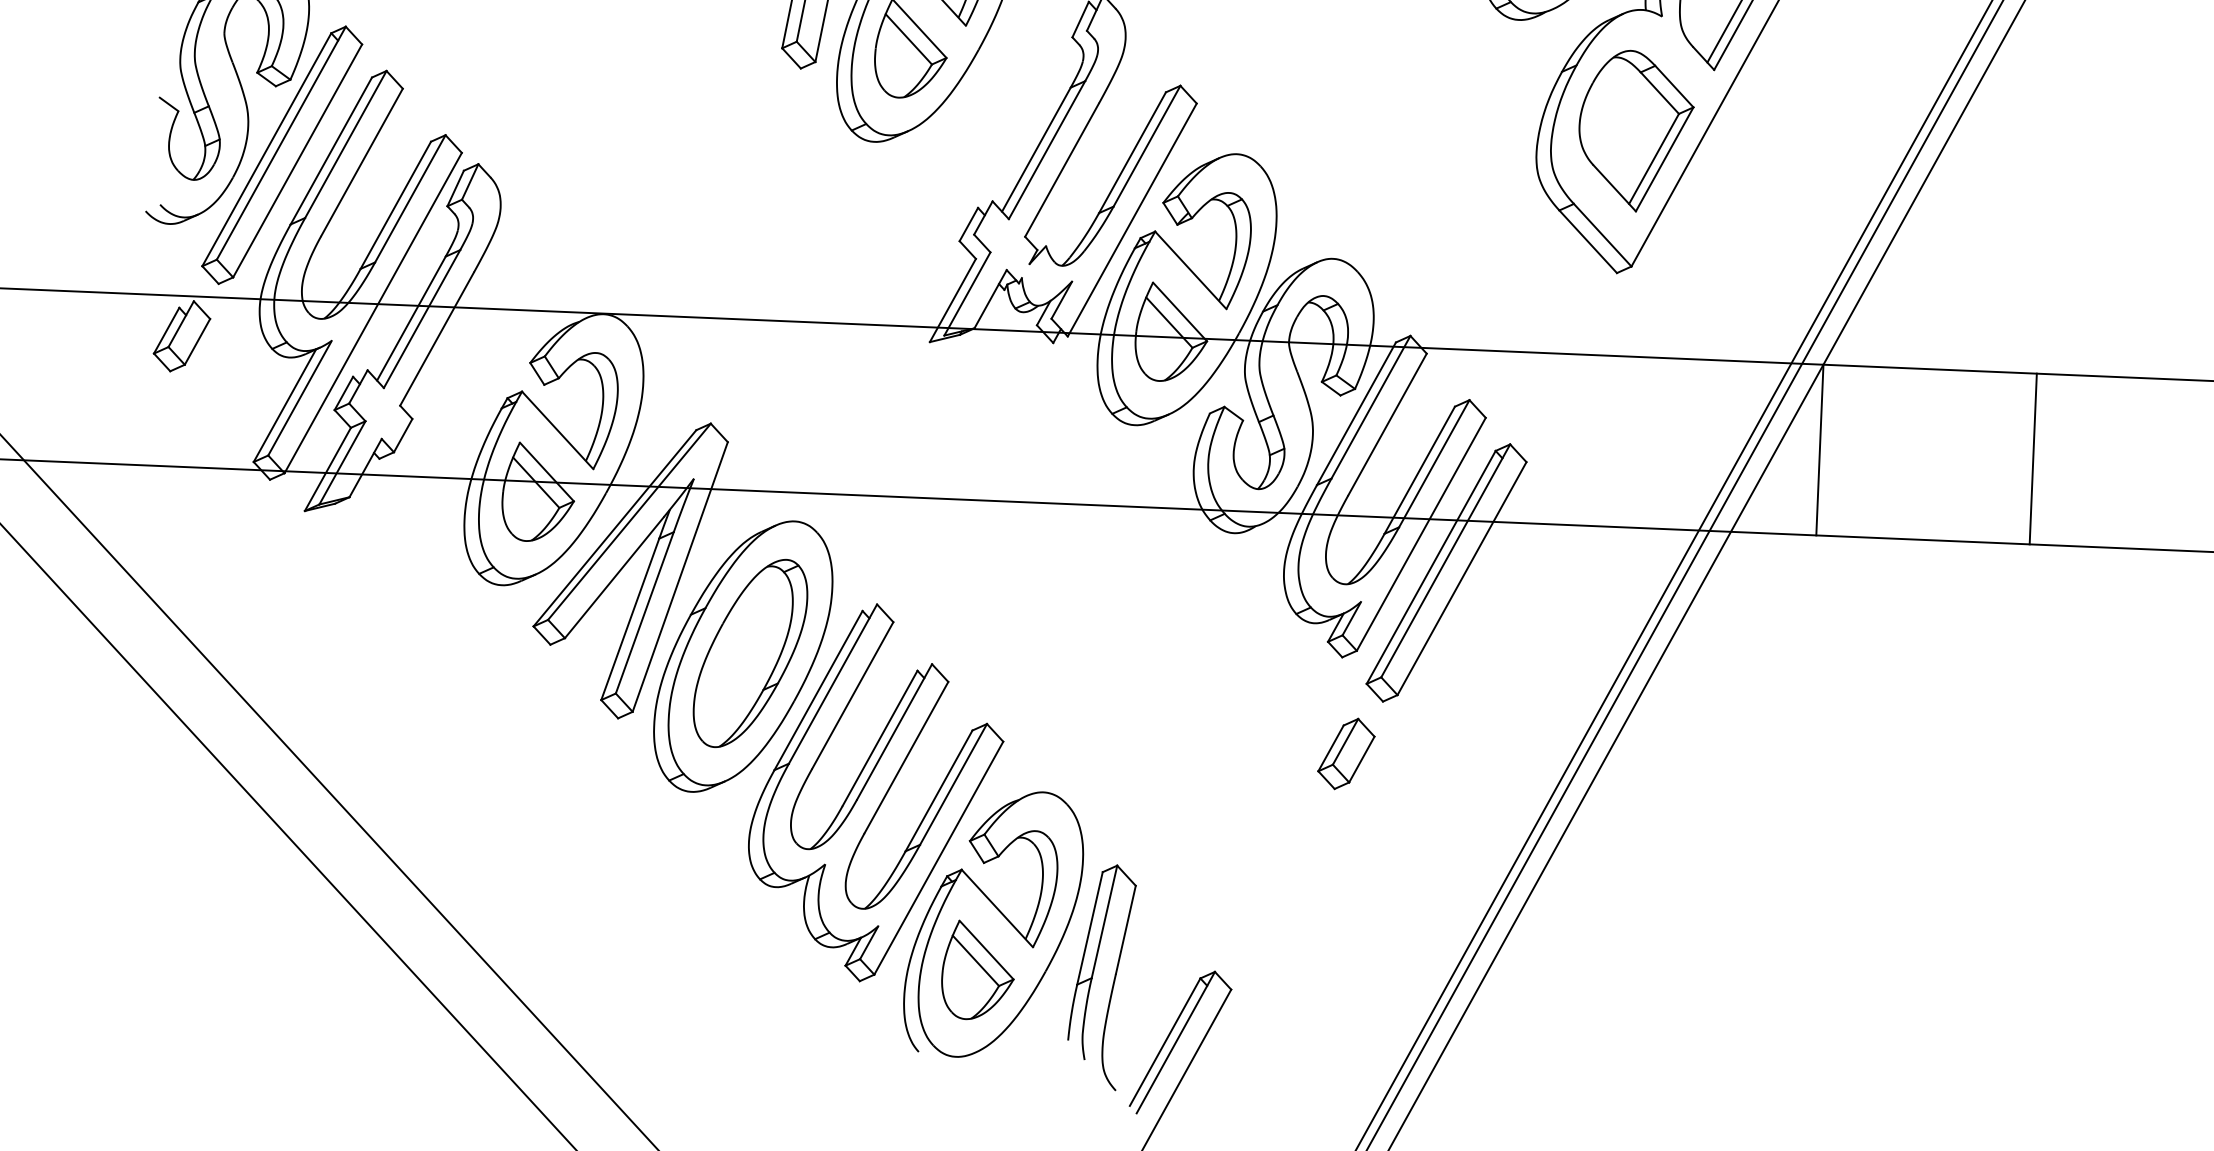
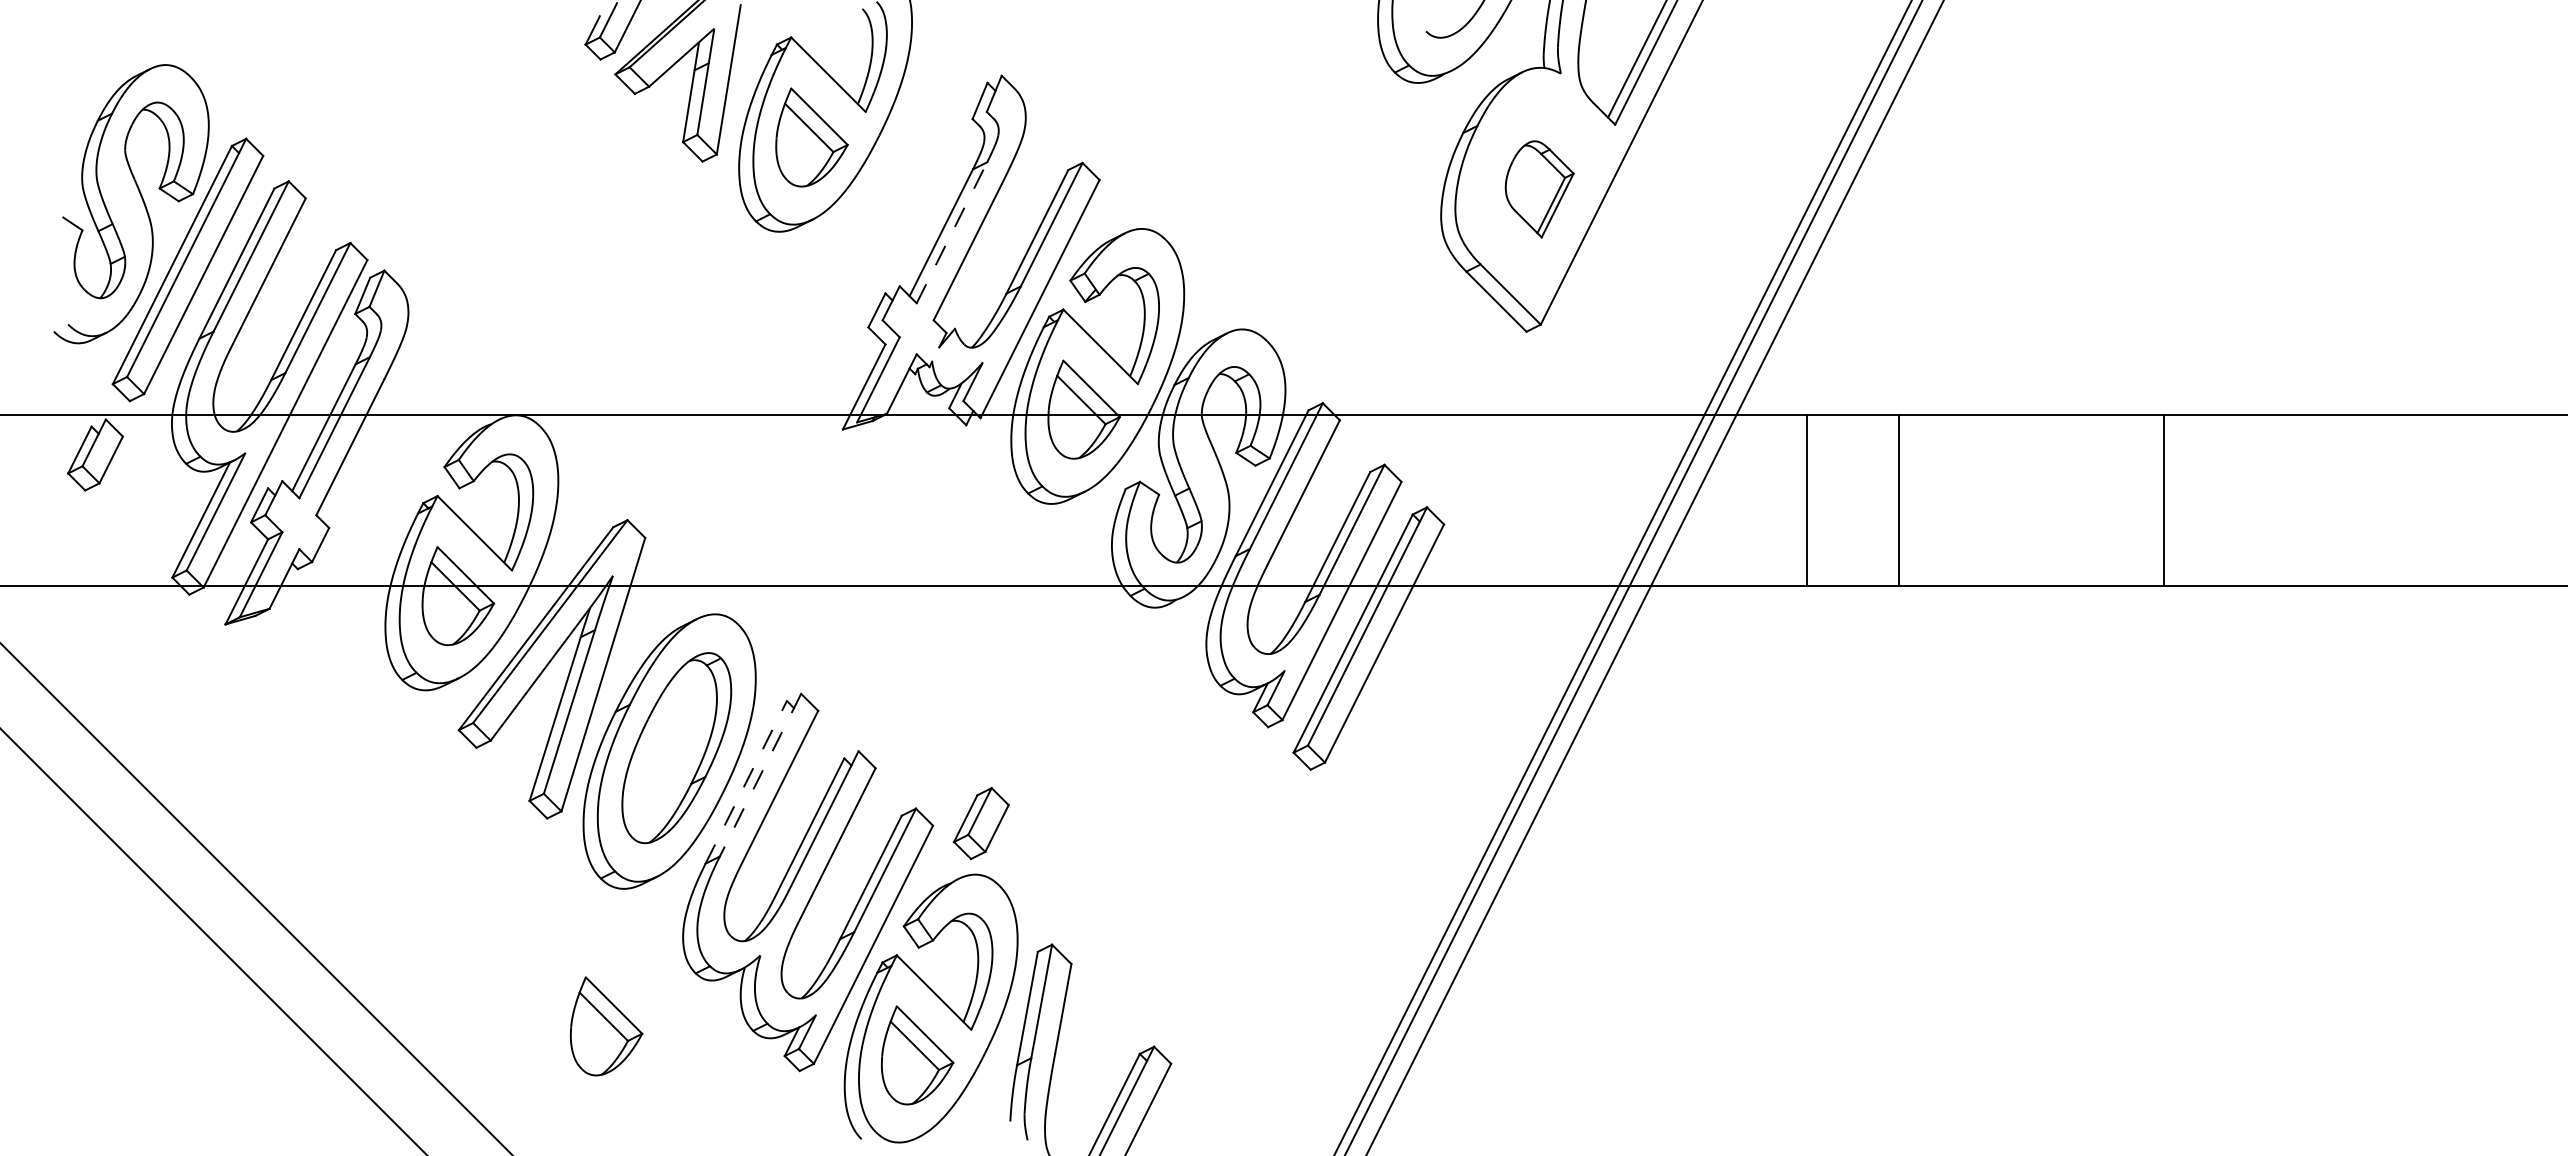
part: (1635, 131) -> (1539, 189), size x0.6
line: (1046, 149) -> (951, 232), solid -> dashed
line: (1819, 449) -> (1806, 499), moved
line: (2033, 458) -> (1899, 499), moved
line: (833, 684) -> (760, 775), solid -> dashed
line: (818, 690) -> (746, 782), solid -> dashed
part: (1346, 753) -> (981, 823), moved
part: (668, 928) -> (606, 1026), added

